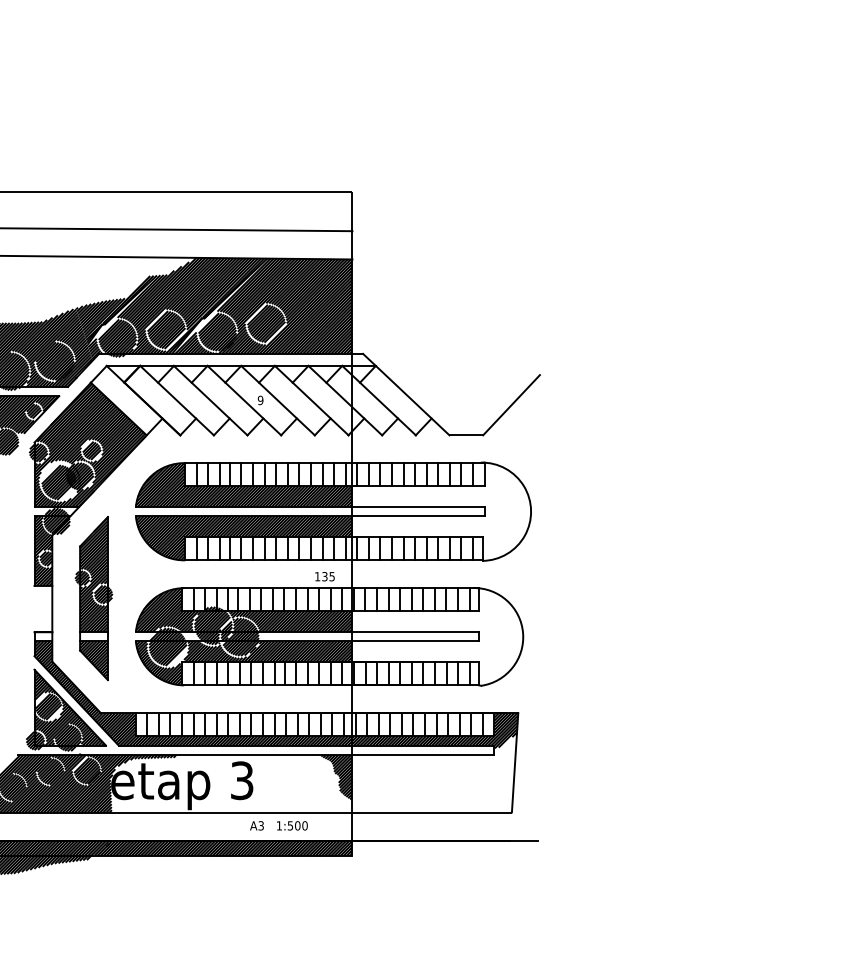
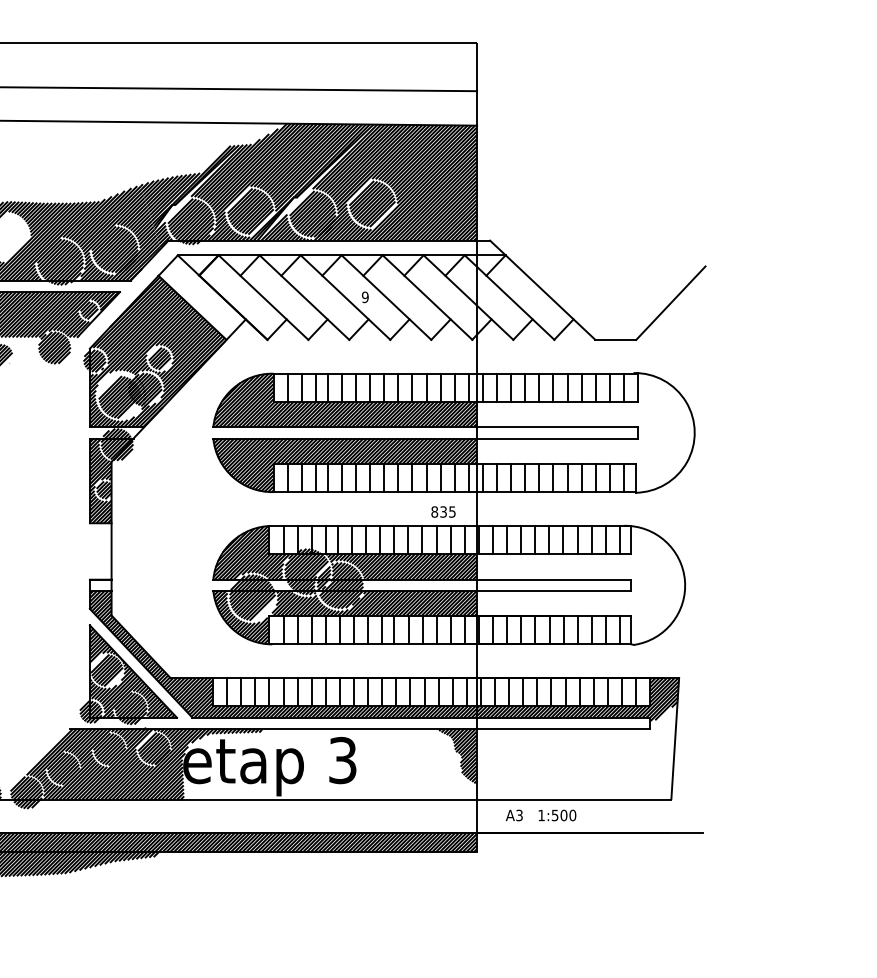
text: (317, 576) -> (434, 511), 135 -> 835
part: (93, 598) -> (161, 538), removed
text: (278, 825) -> (540, 815), moved

